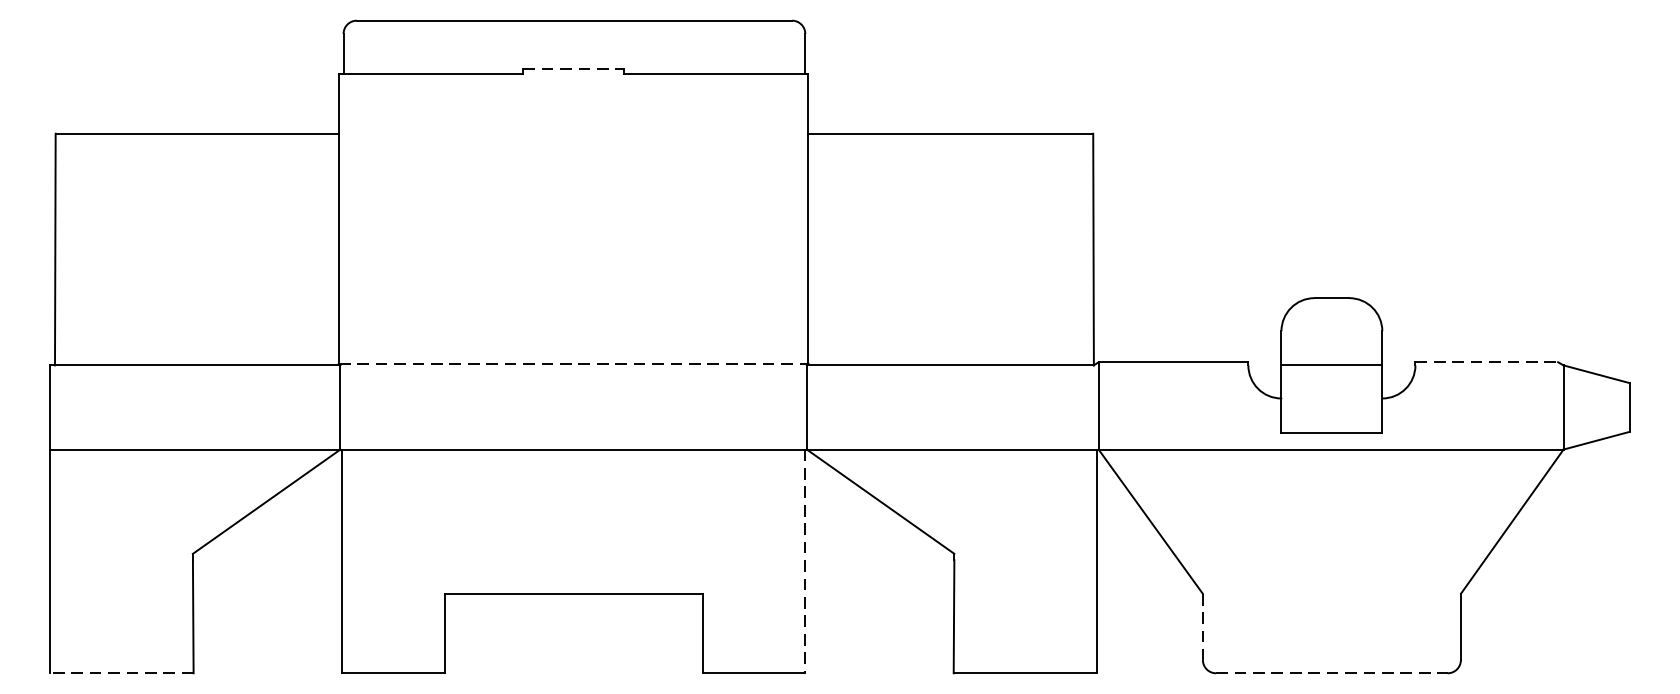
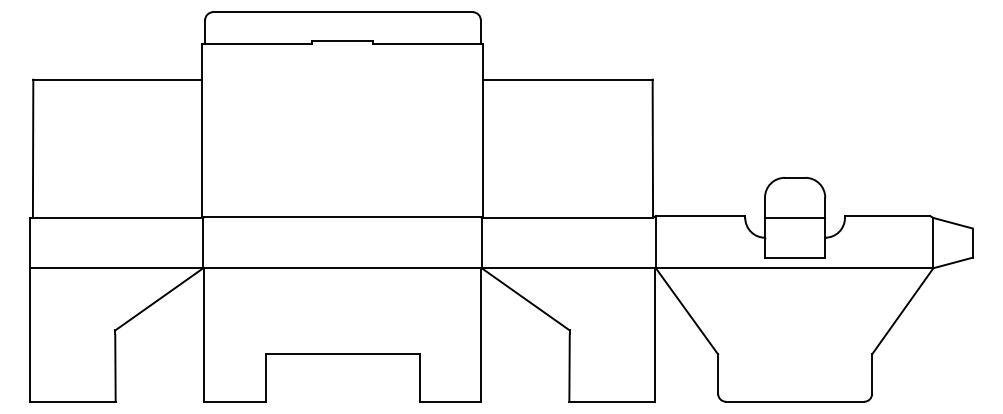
line: (575, 68) -> (343, 40), dashed -> solid
line: (1486, 362) -> (887, 216), dashed -> solid
line: (575, 364) -> (343, 217), dashed -> solid
line: (804, 562) -> (480, 335), dashed -> solid
line: (1203, 627) -> (718, 374), dashed -> solid
line: (121, 672) -> (72, 401), dashed -> solid
line: (1332, 672) -> (795, 401), dashed -> solid

